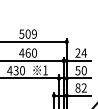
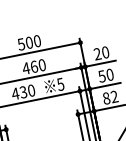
text: (33, 33) -> (36, 40), 509 -> 500
text: (84, 52) -> (105, 51), 24 -> 20
text: (45, 70) -> (60, 84), 1 -> 5

